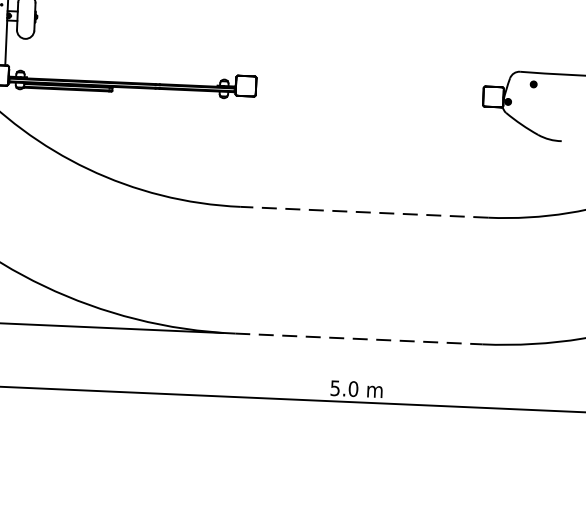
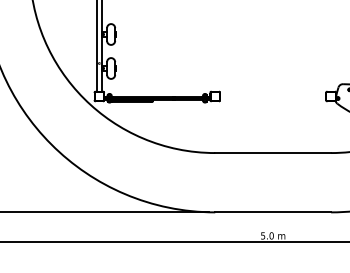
line: (365, 213) -> (273, 153), dashed -> solid
line: (359, 339) -> (273, 212), dashed -> solid

